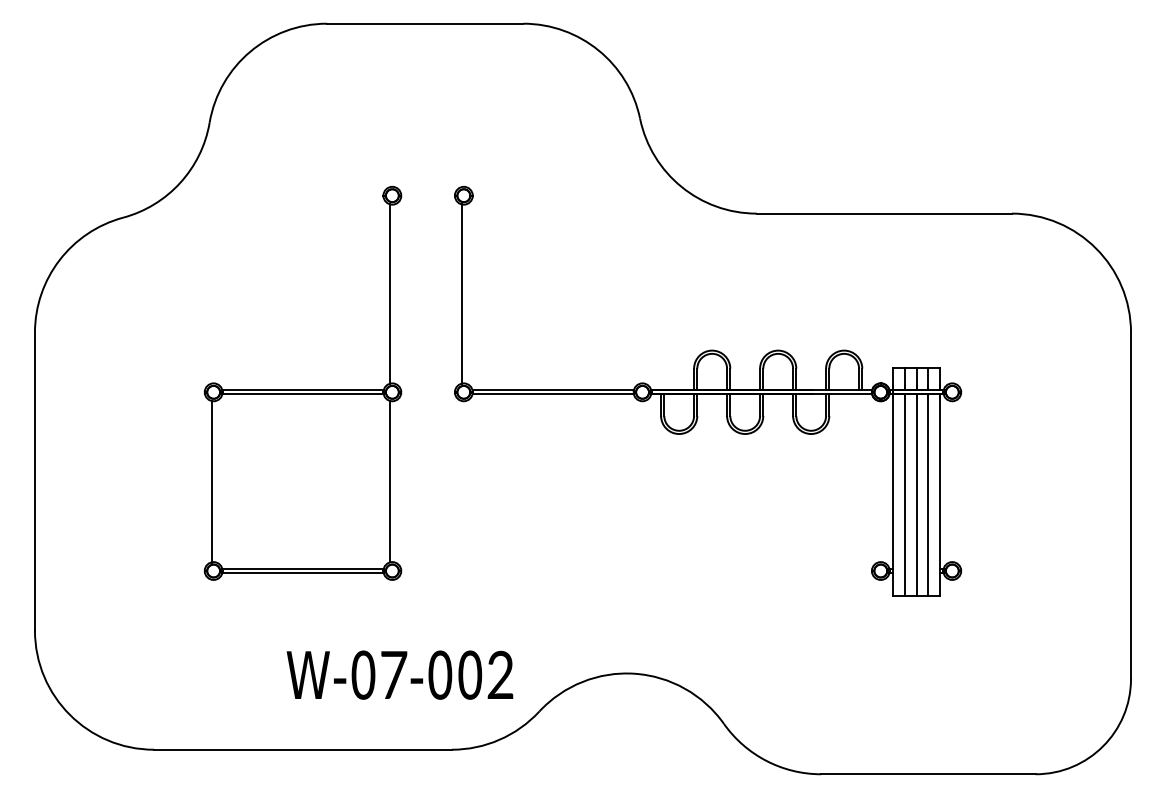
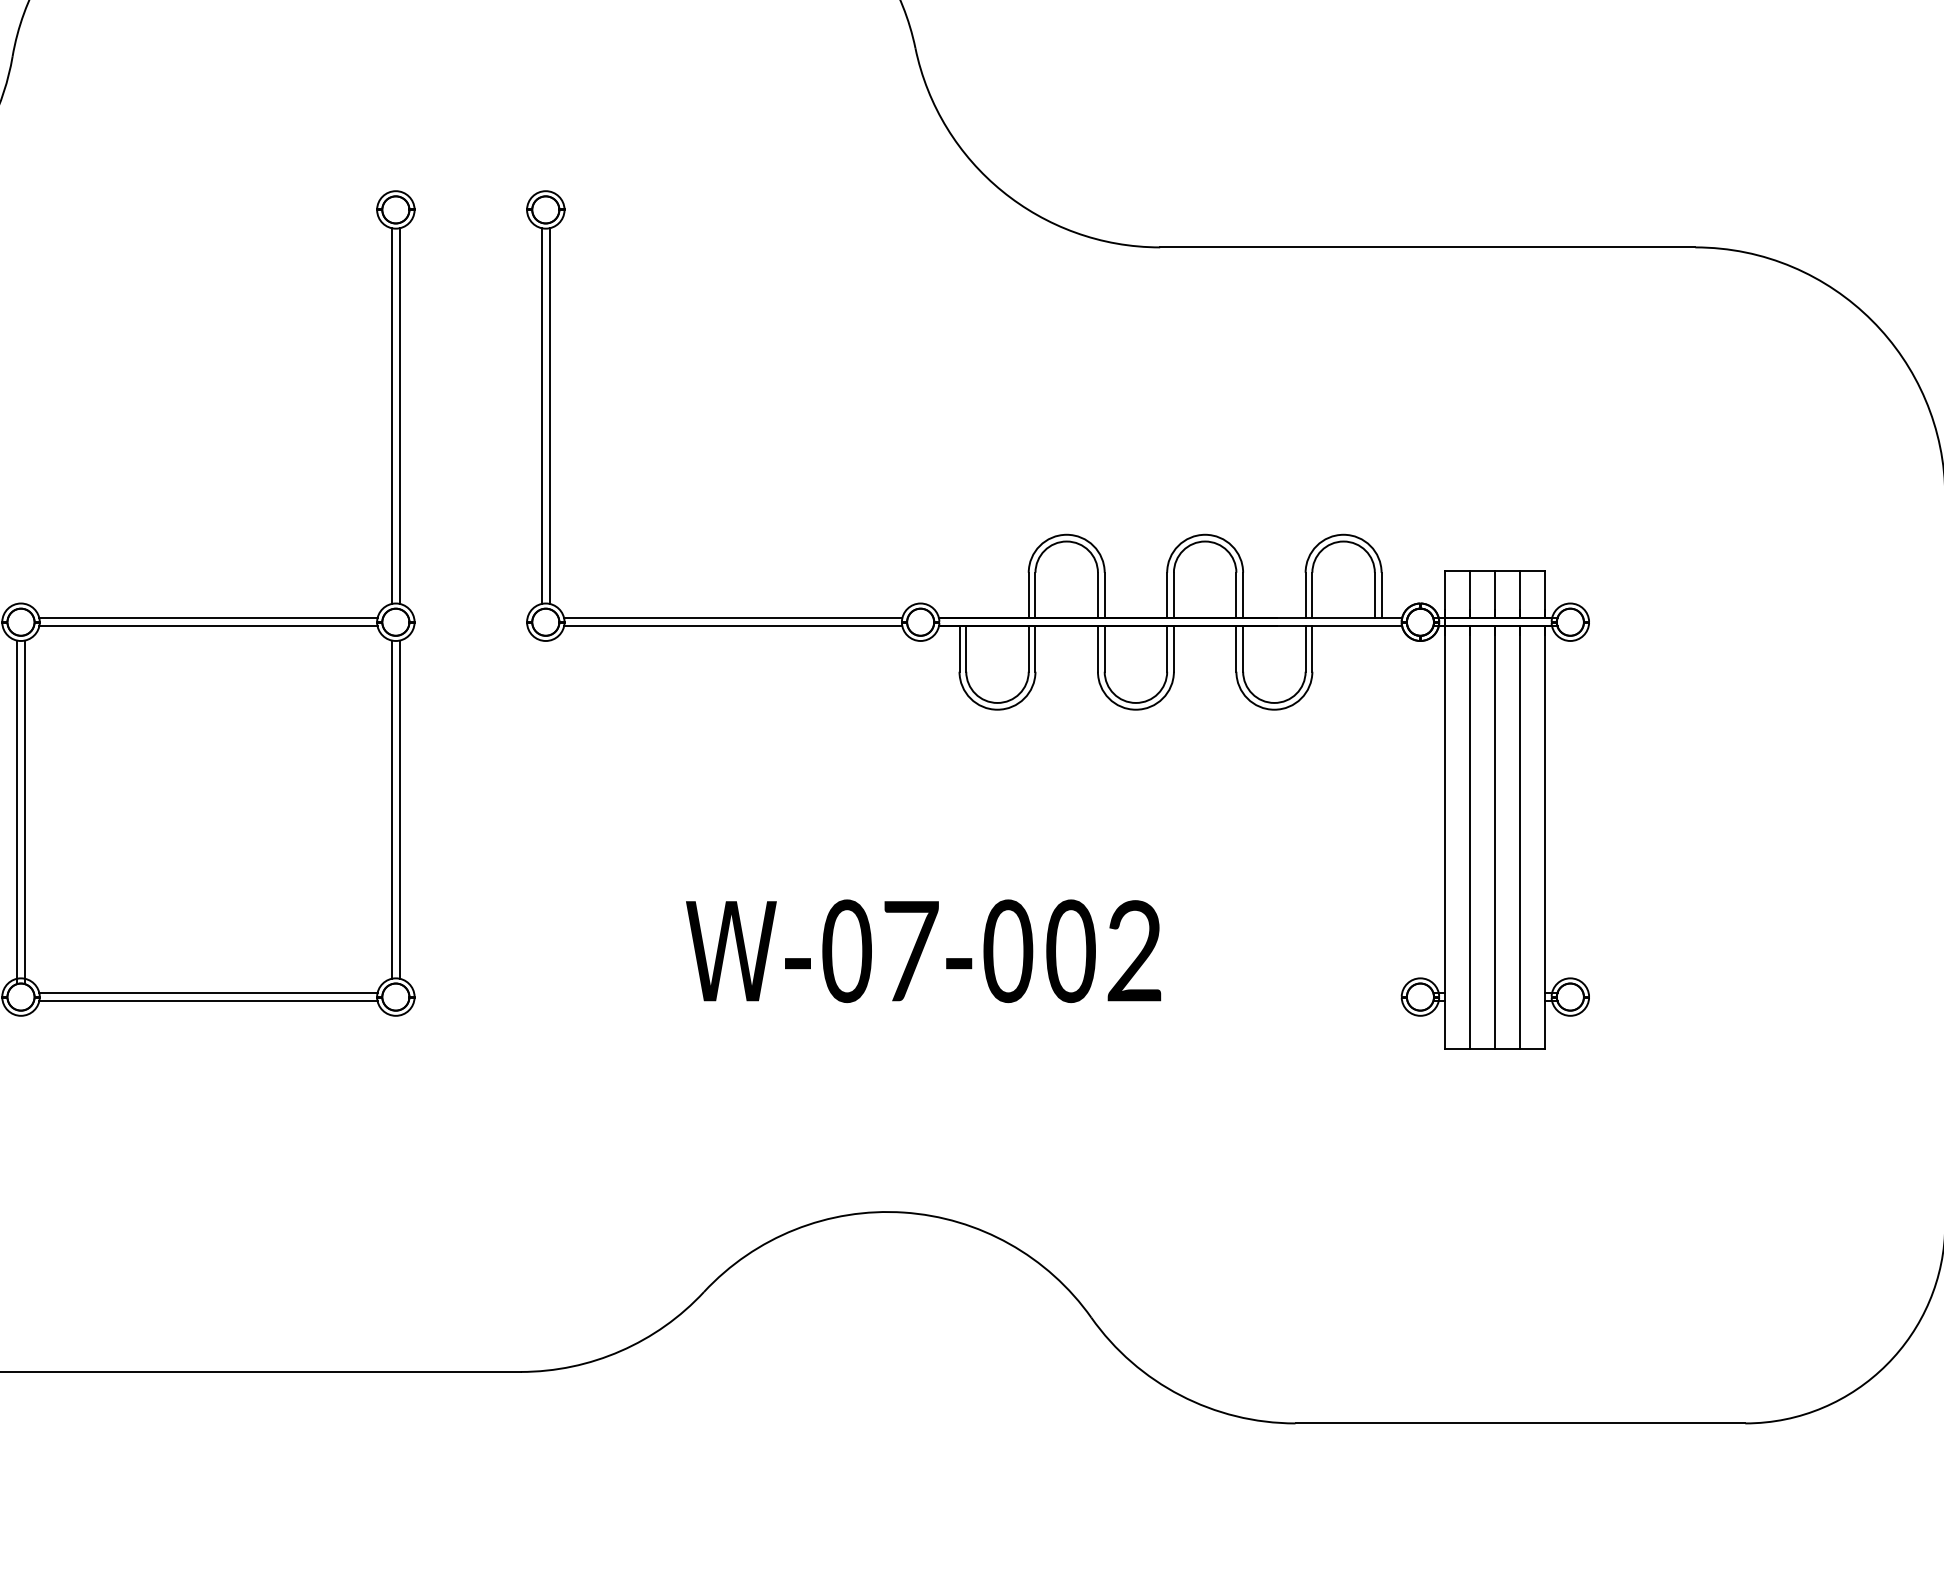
line: (394, 293) -> (400, 414), added
line: (465, 293) -> (549, 414), added
line: (394, 481) -> (400, 809), added
line: (215, 482) -> (24, 811), added
text: (399, 674) -> (922, 949), moved

